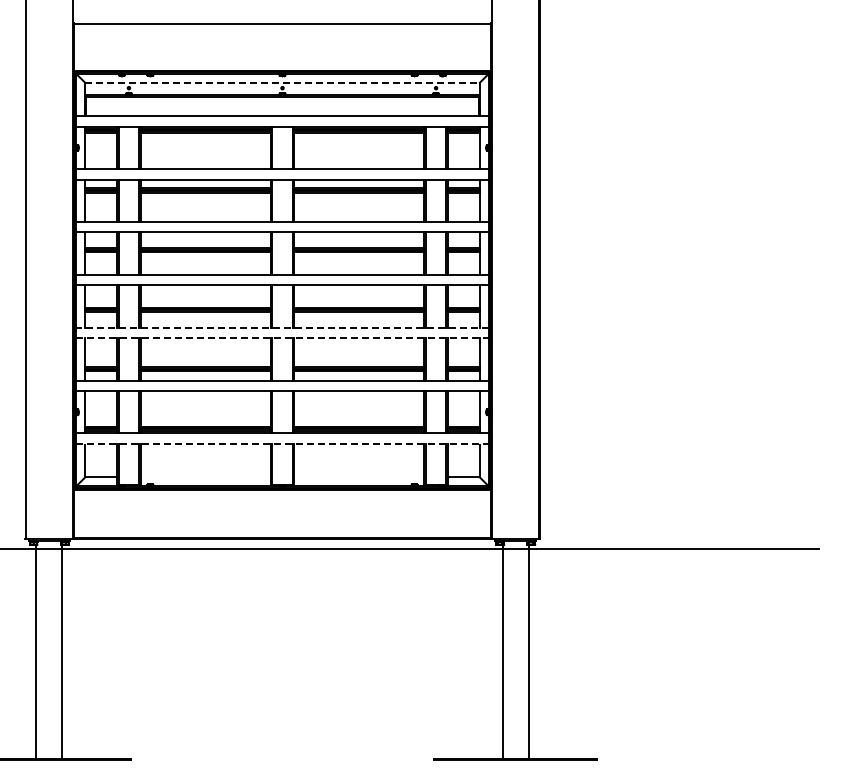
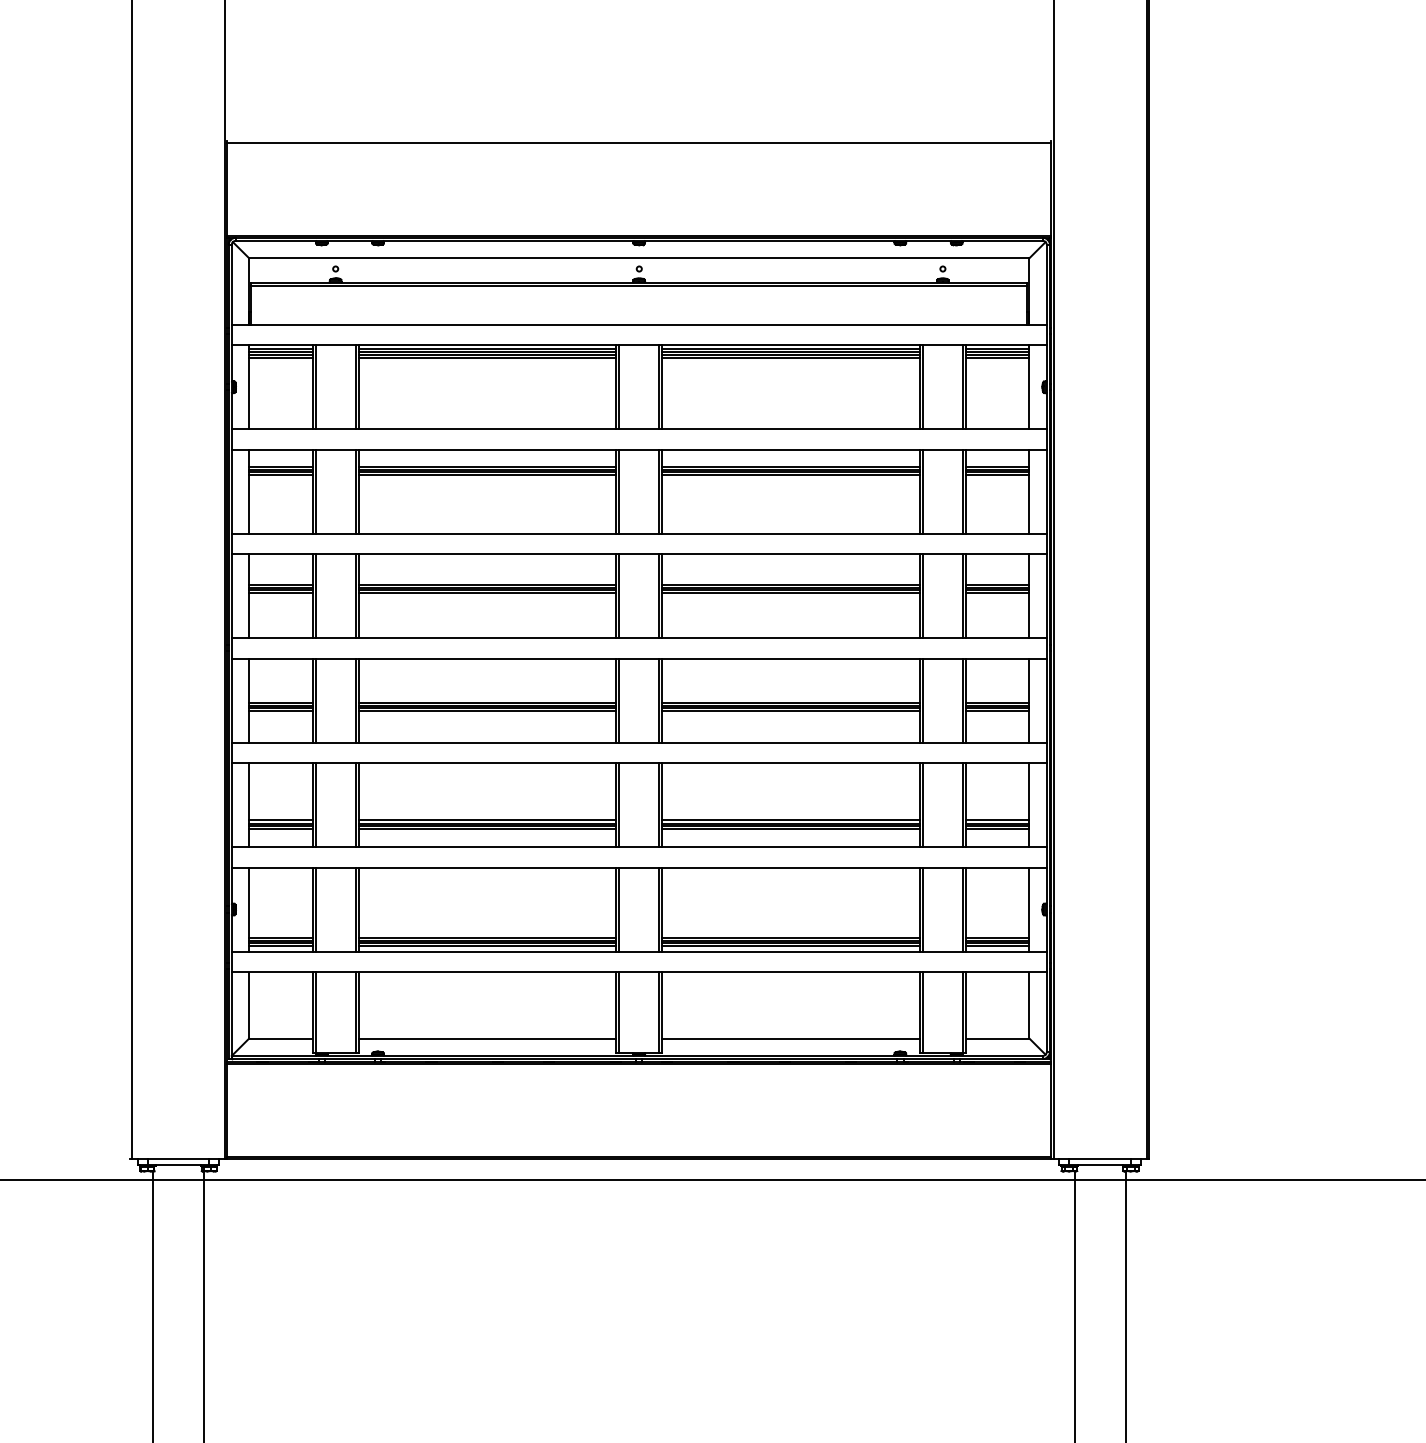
line: (283, 82) -> (641, 257), dashed -> solid
line: (282, 327) -> (639, 742), dashed -> solid
line: (283, 338) -> (641, 763), dashed -> solid
line: (283, 443) -> (641, 971), dashed -> solid
line: (205, 477) -> (487, 1038), added
line: (359, 477) -> (791, 1038), added

